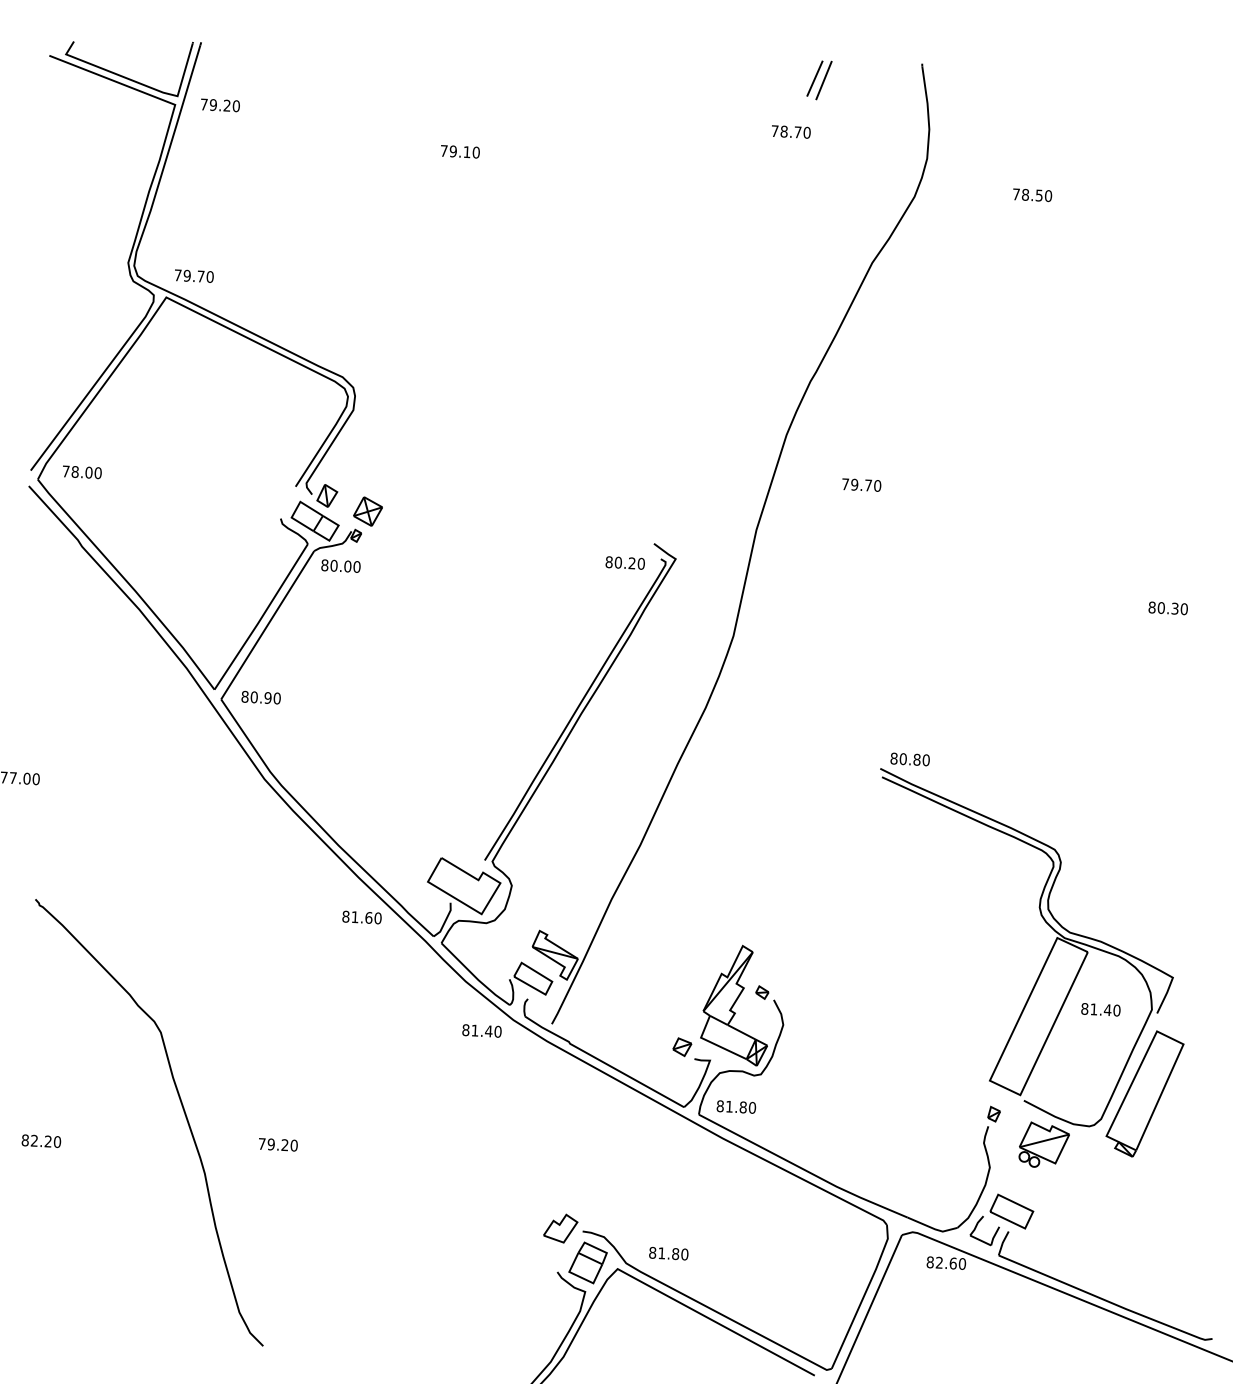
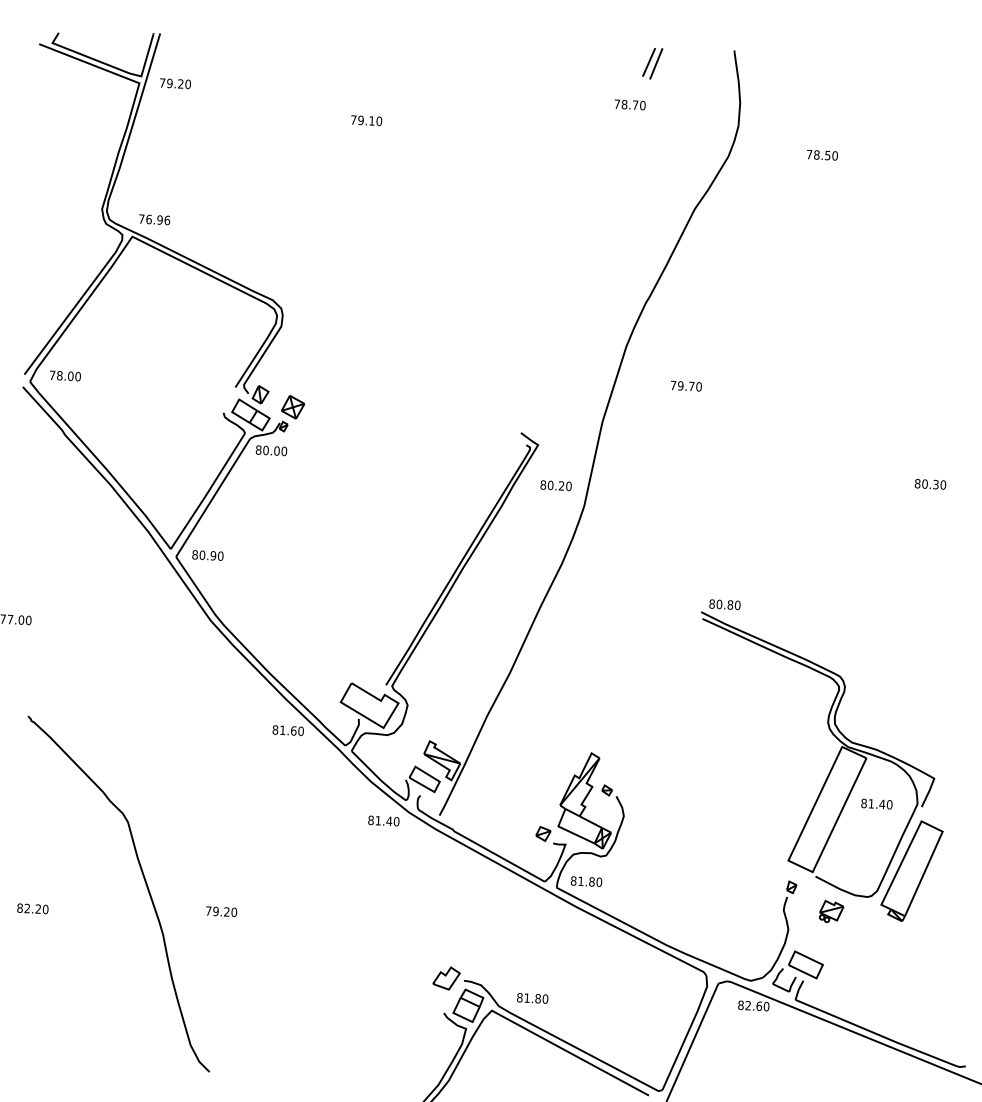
text: (198, 275) -> (158, 219), 79.70 -> 76.96
text: (624, 562) -> (555, 485), moved
part: (1043, 1144) -> (831, 911), size x0.6

